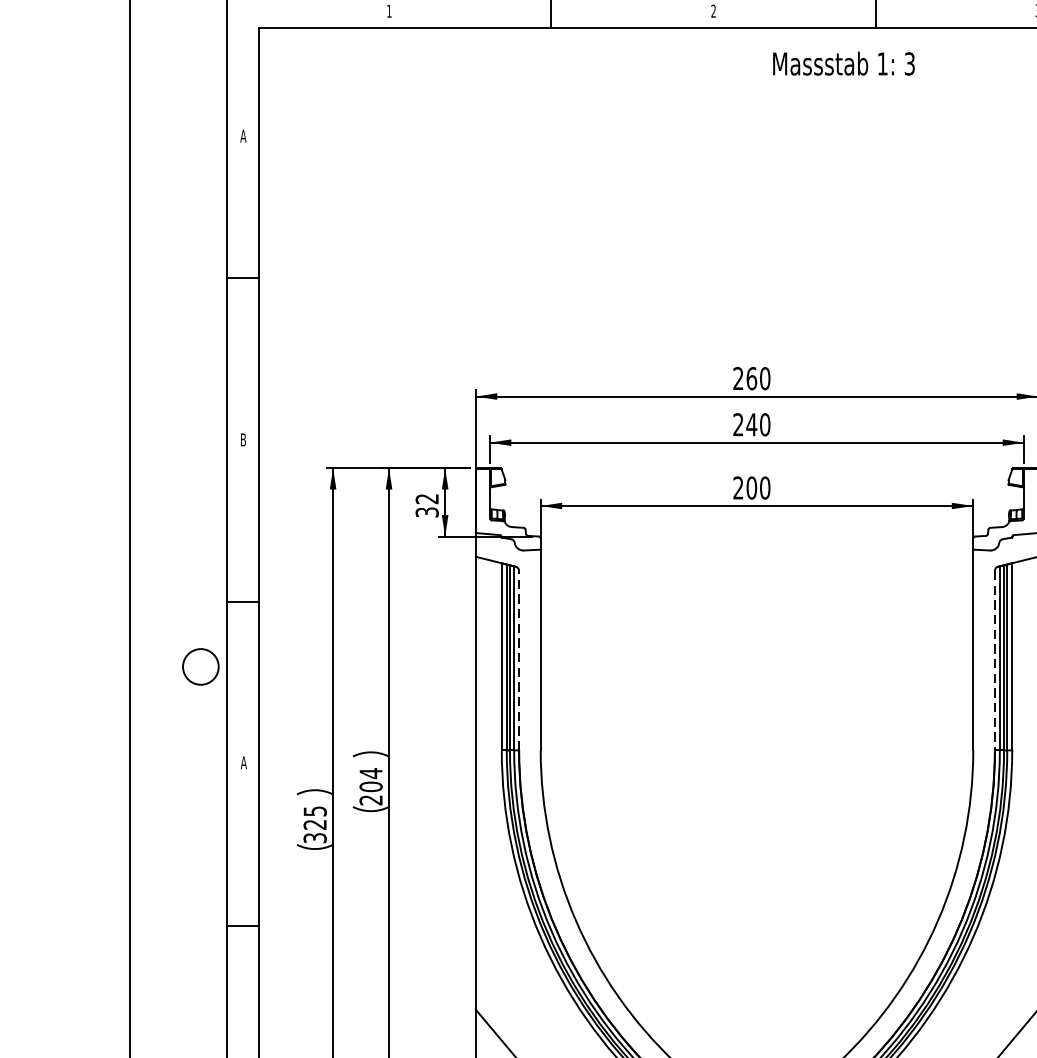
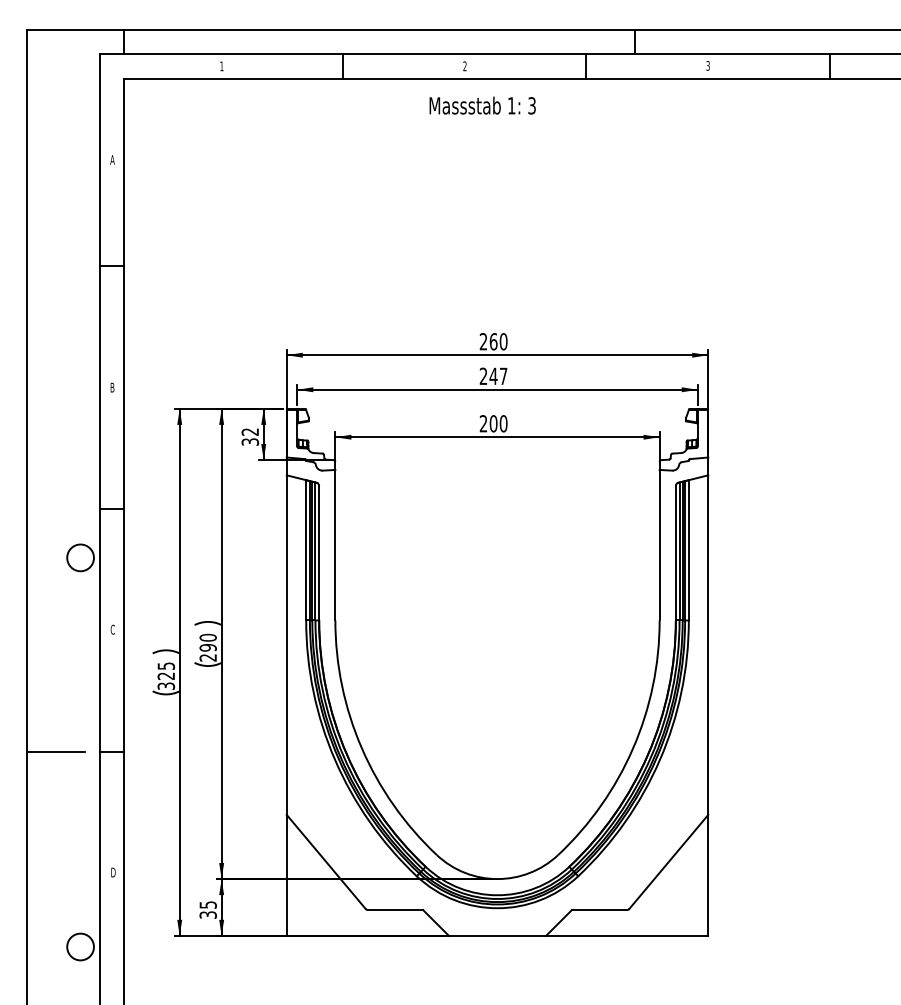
text: (843, 63) -> (482, 105), moved
text: (764, 424) -> (503, 376), 240 -> 247
line: (519, 659) -> (319, 552), dashed -> solid
line: (994, 661) -> (675, 553), dashed -> solid
text: (243, 762) -> (112, 629), A -> C
text: (370, 779) -> (207, 642), 204 -> 290
line: (168, 926) -> (56, 752), added

